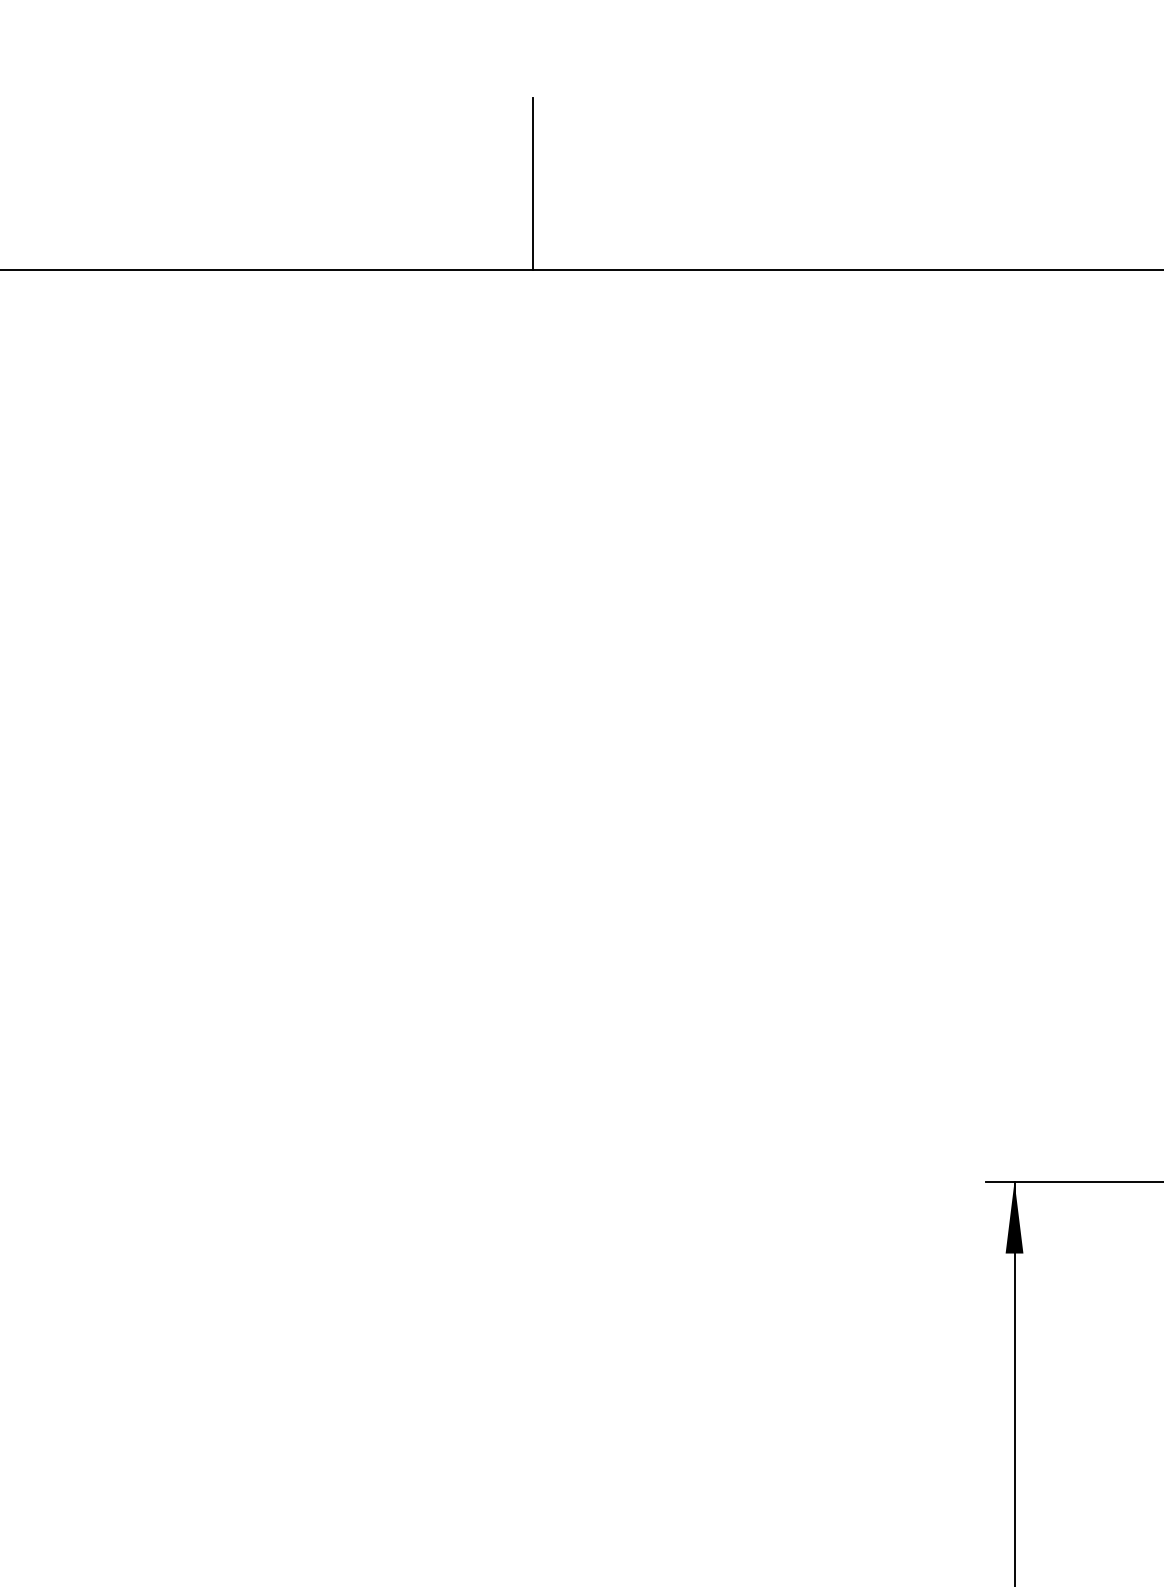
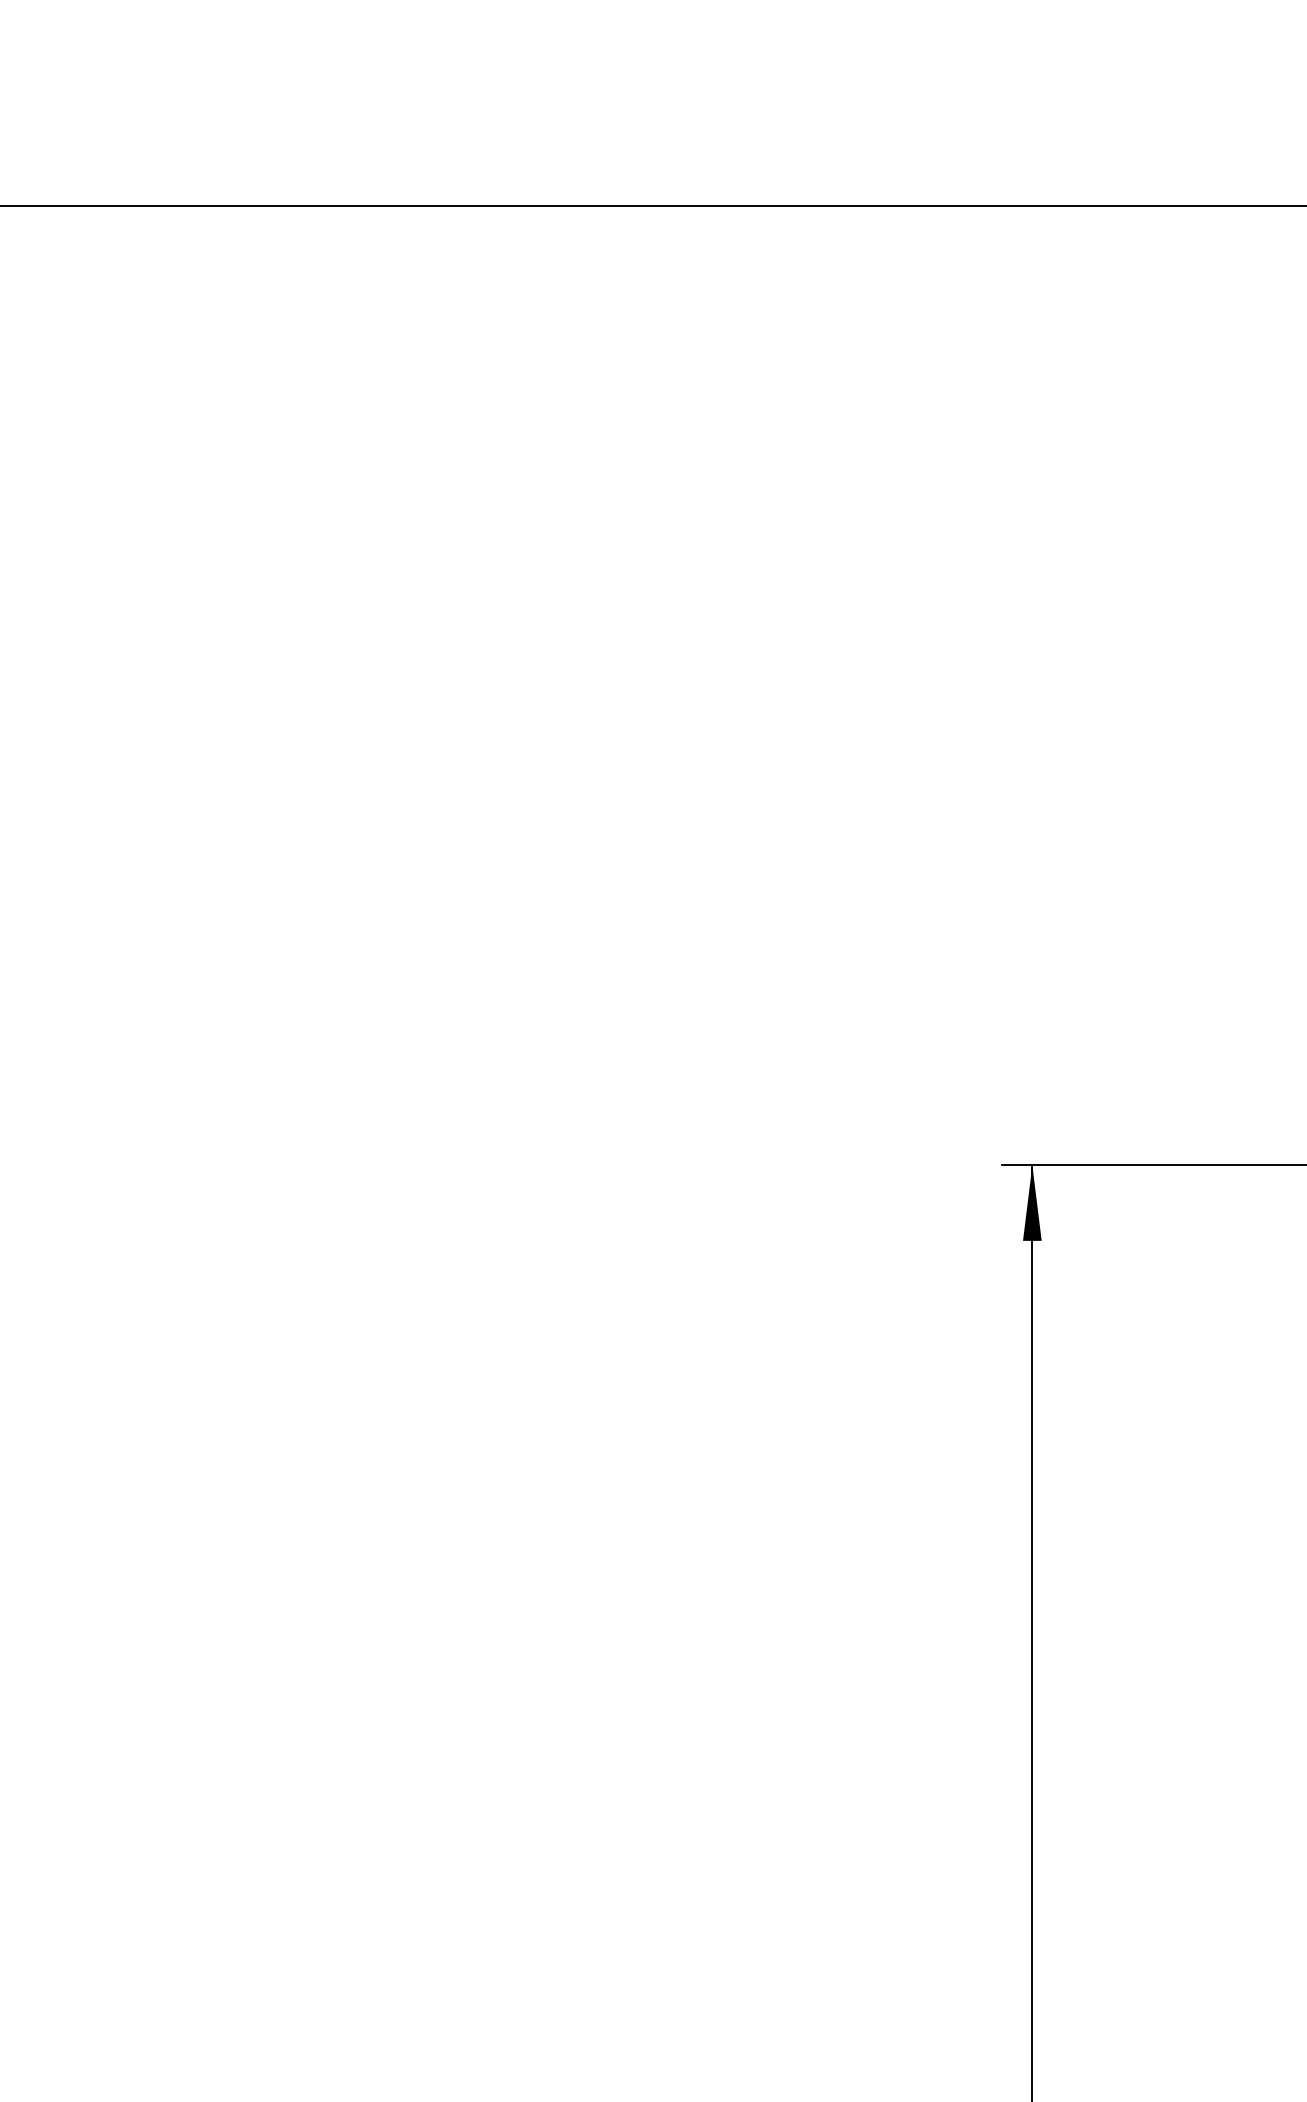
line: (532, 183) -> (525, 115), removed

